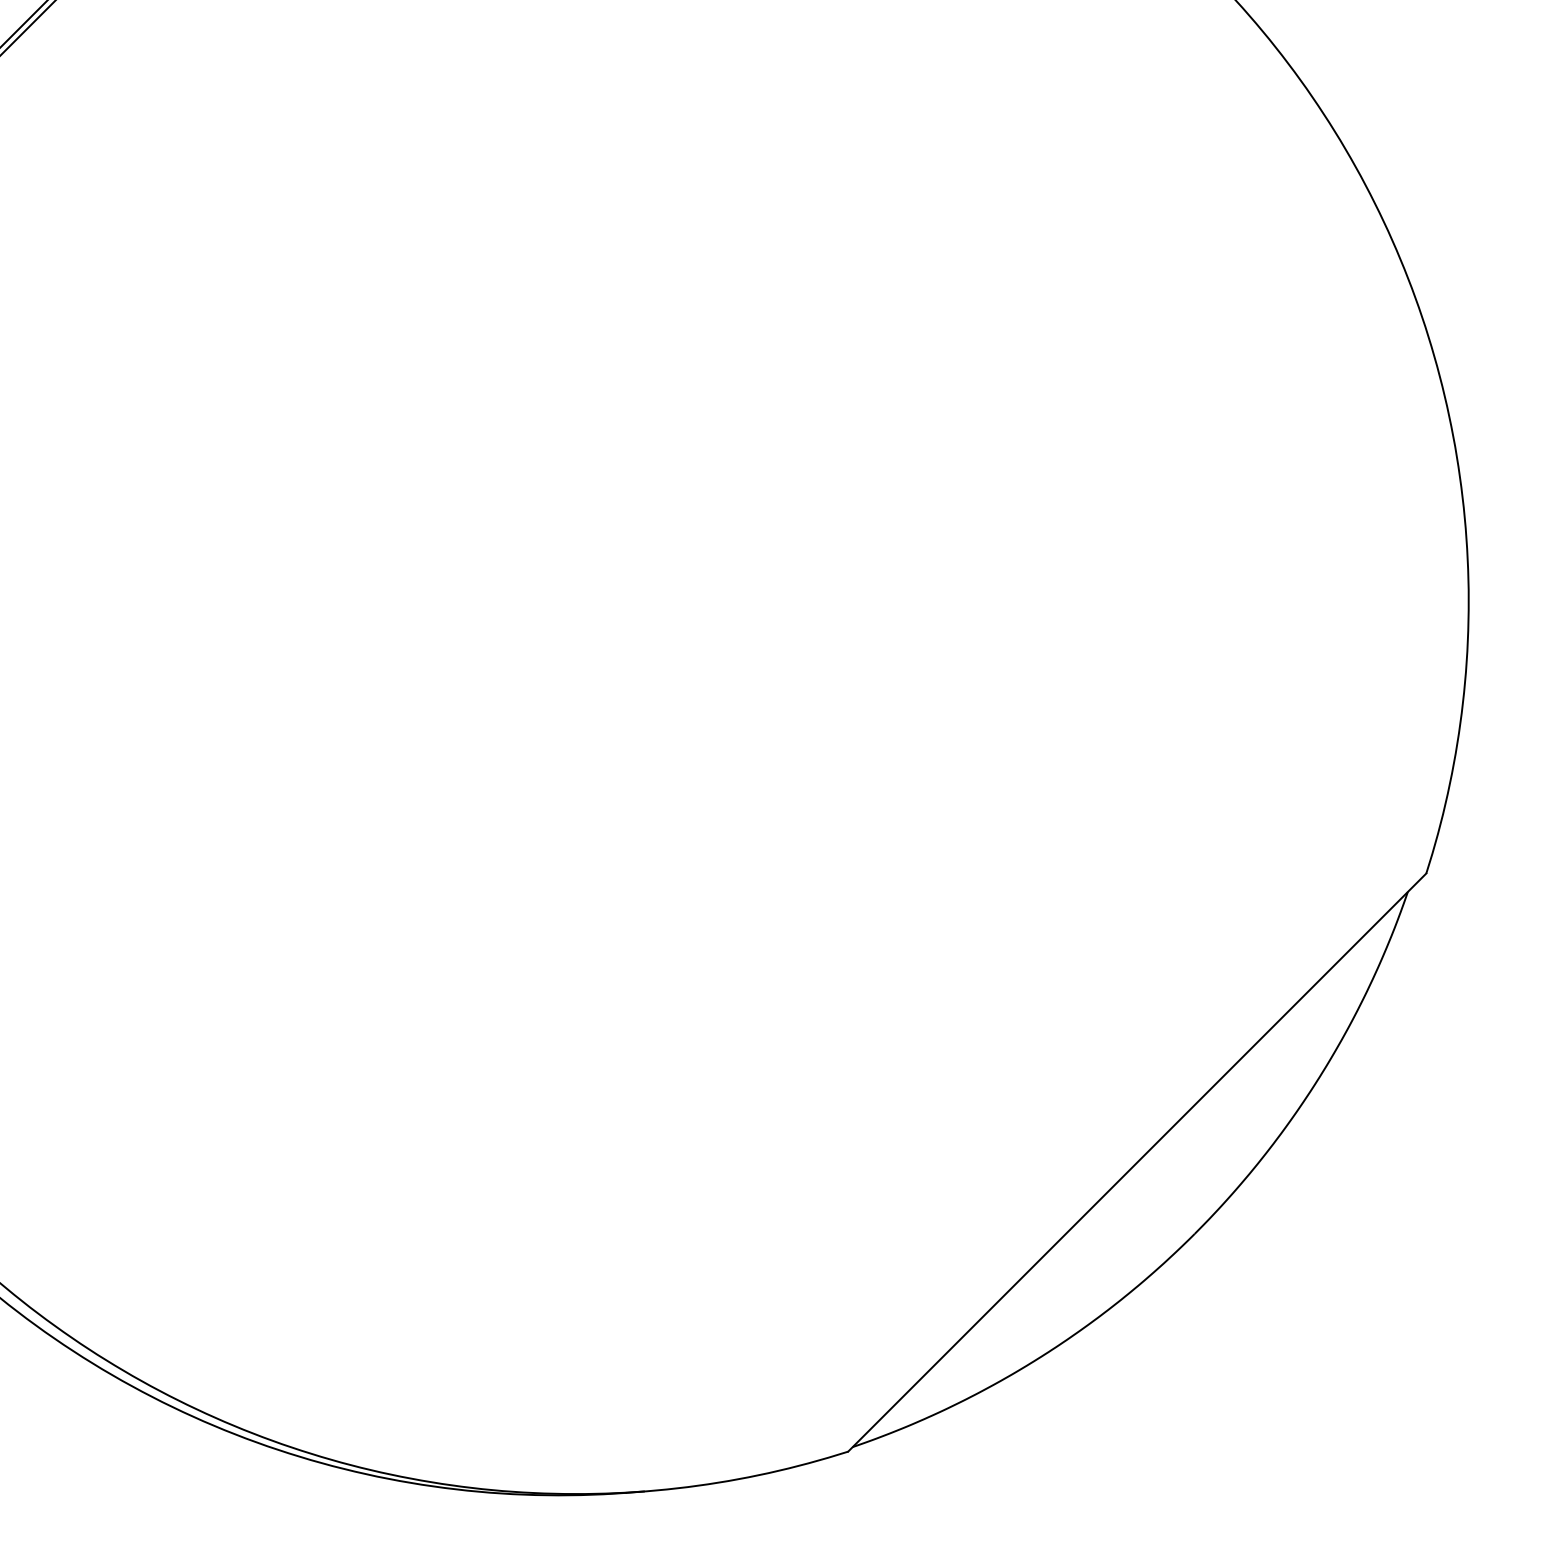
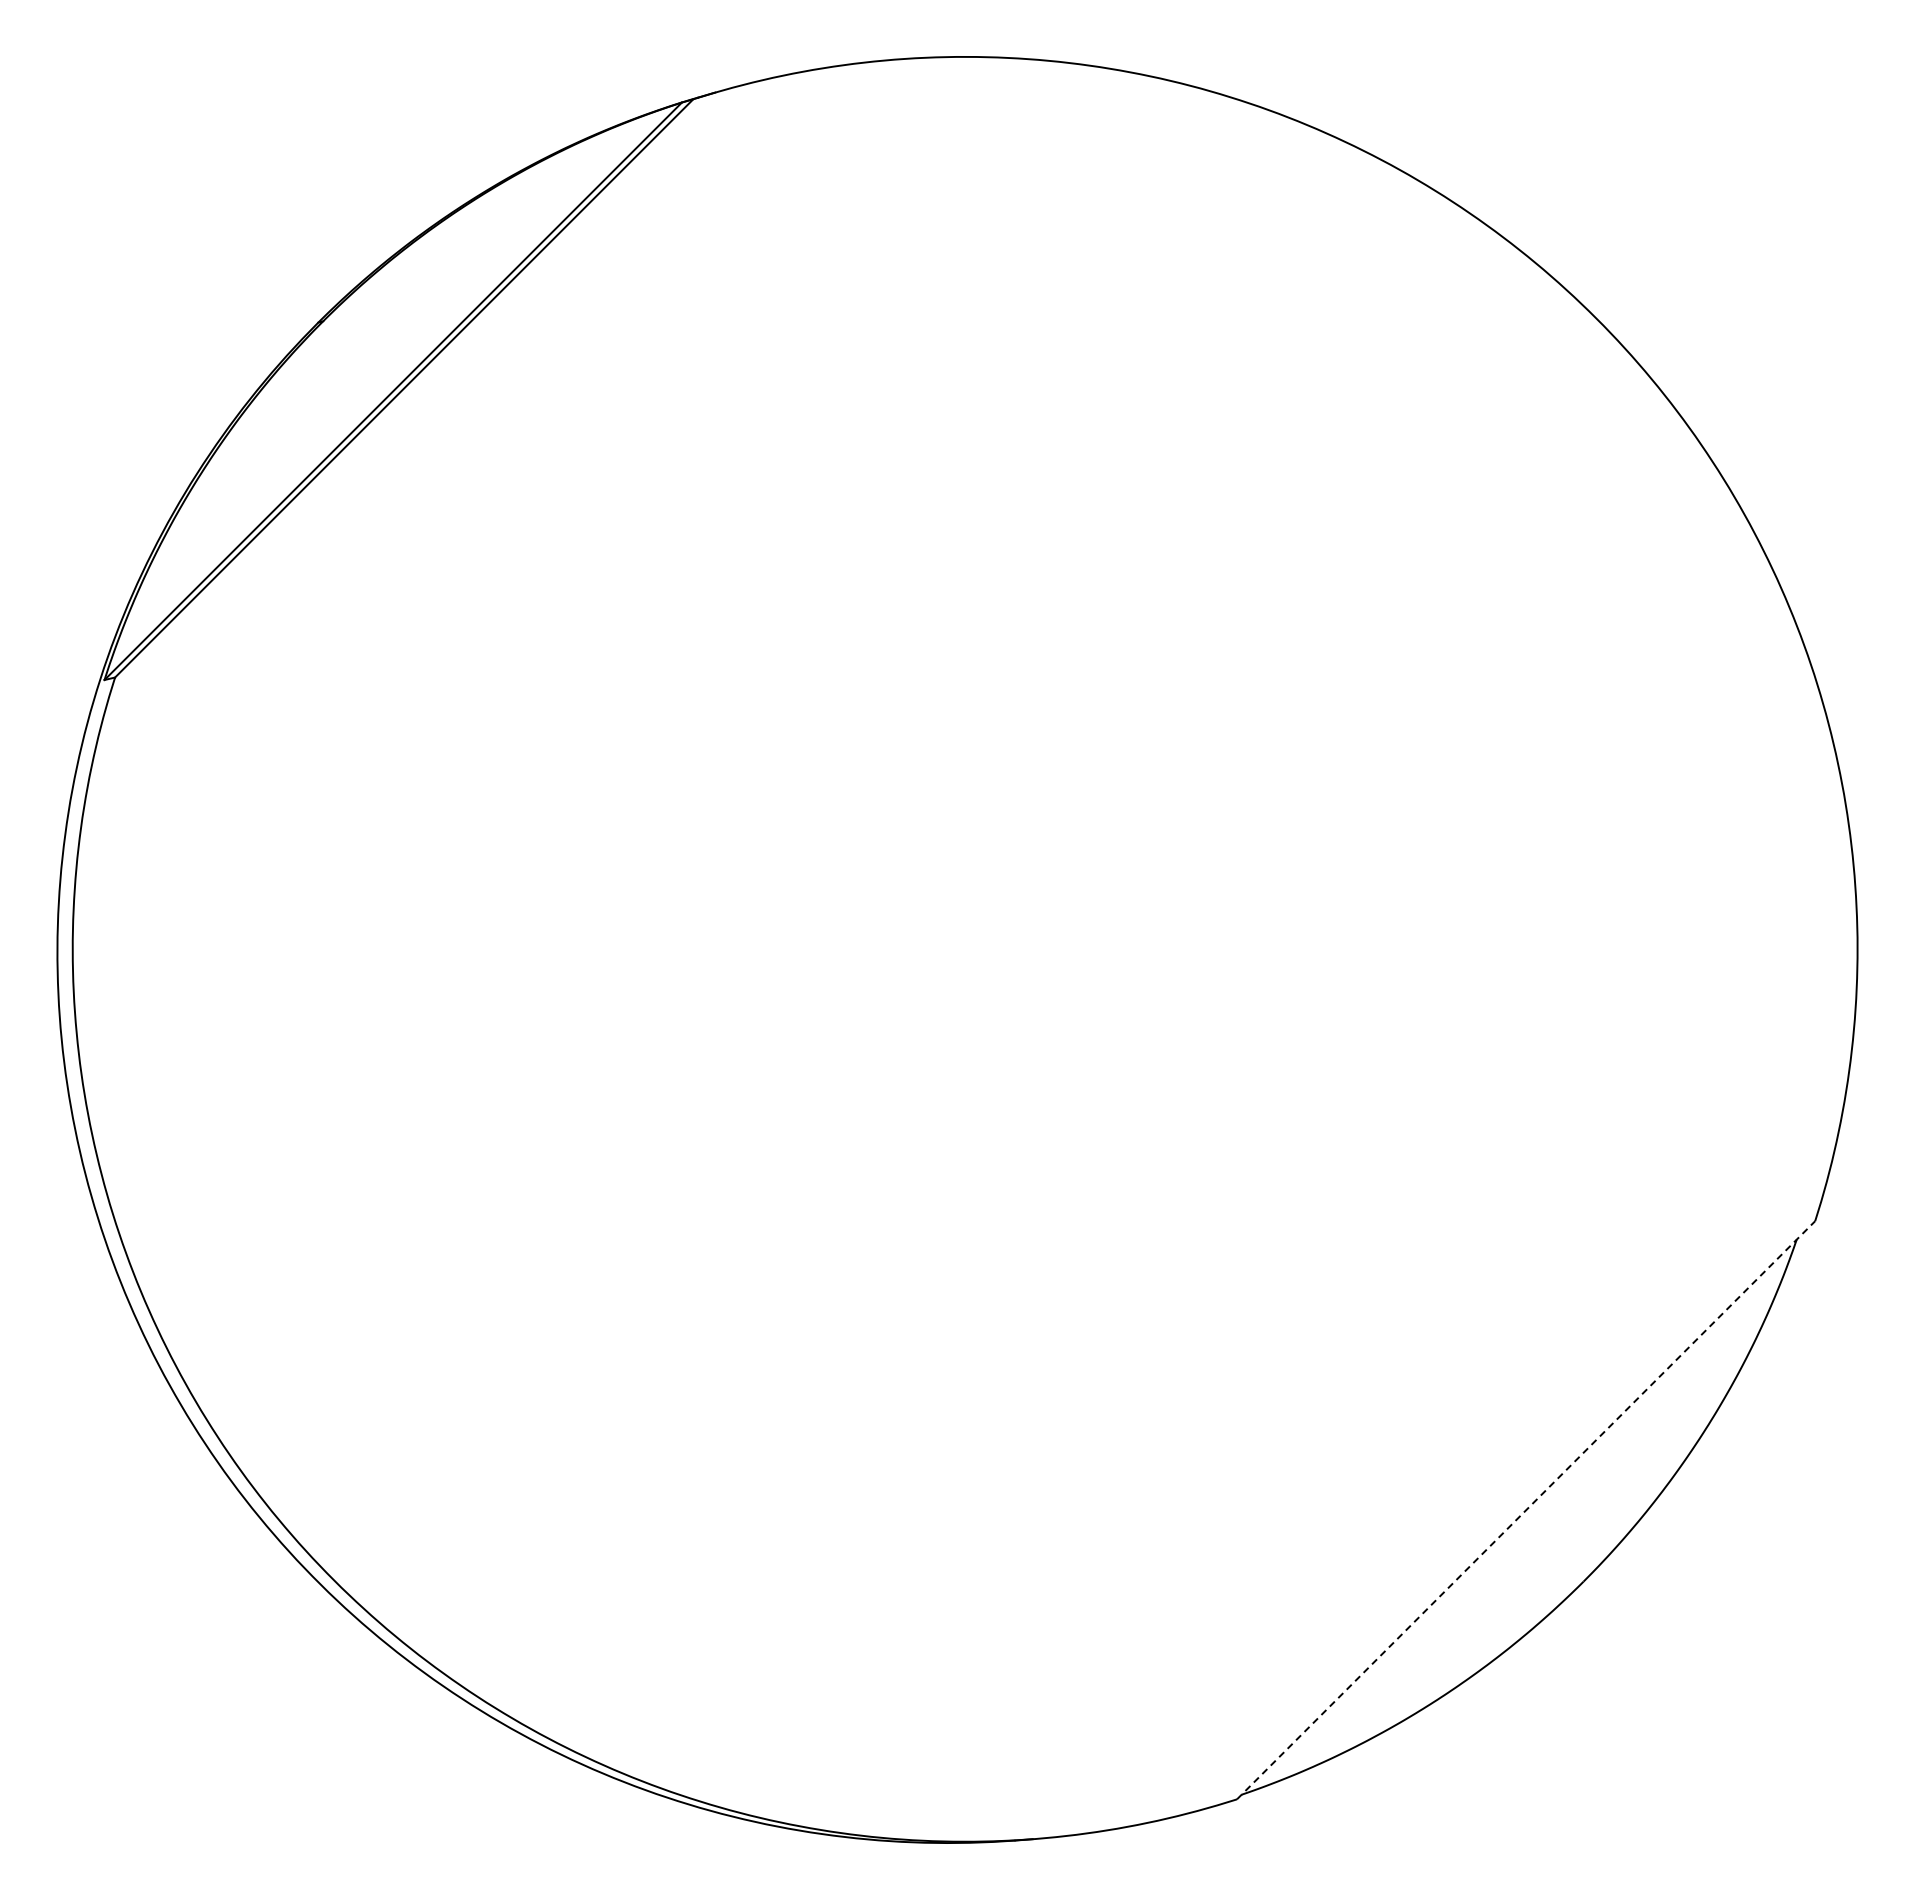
line: (1137, 1162) -> (1526, 1510), solid -> dashed

